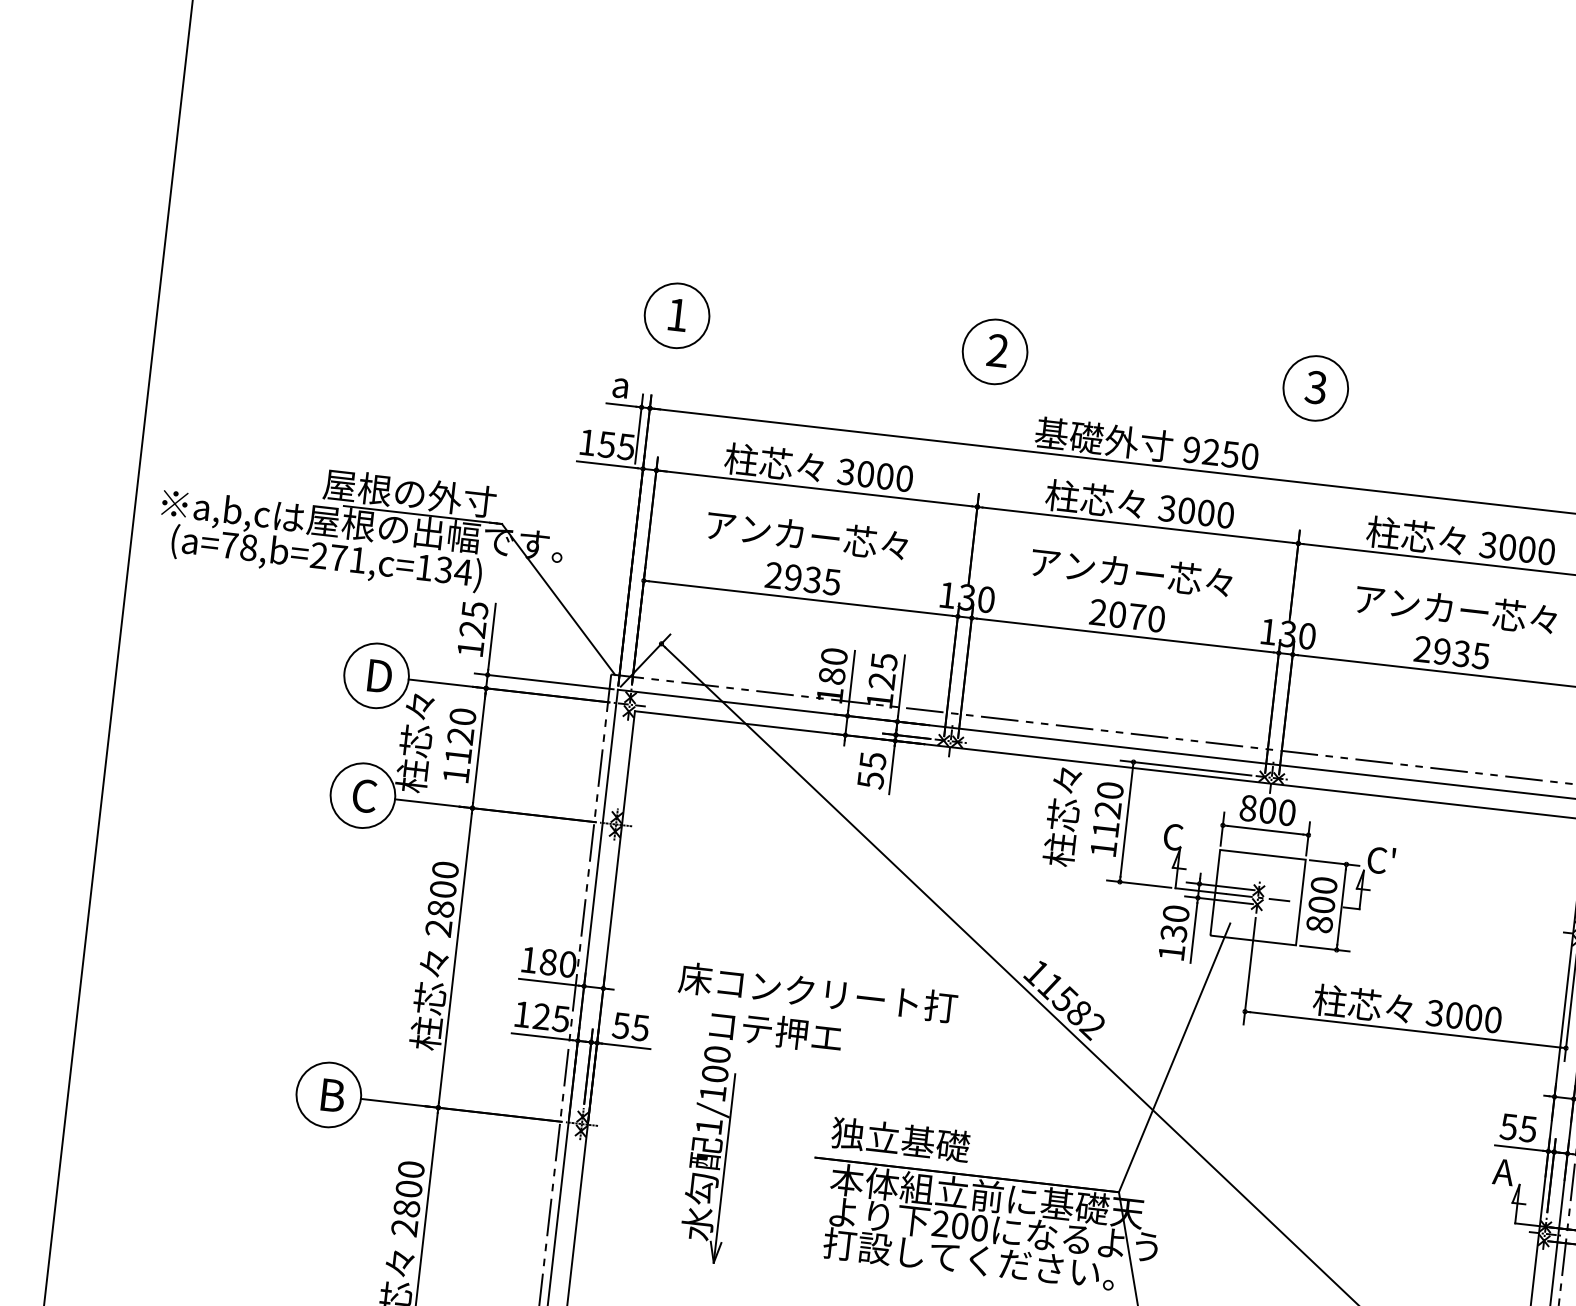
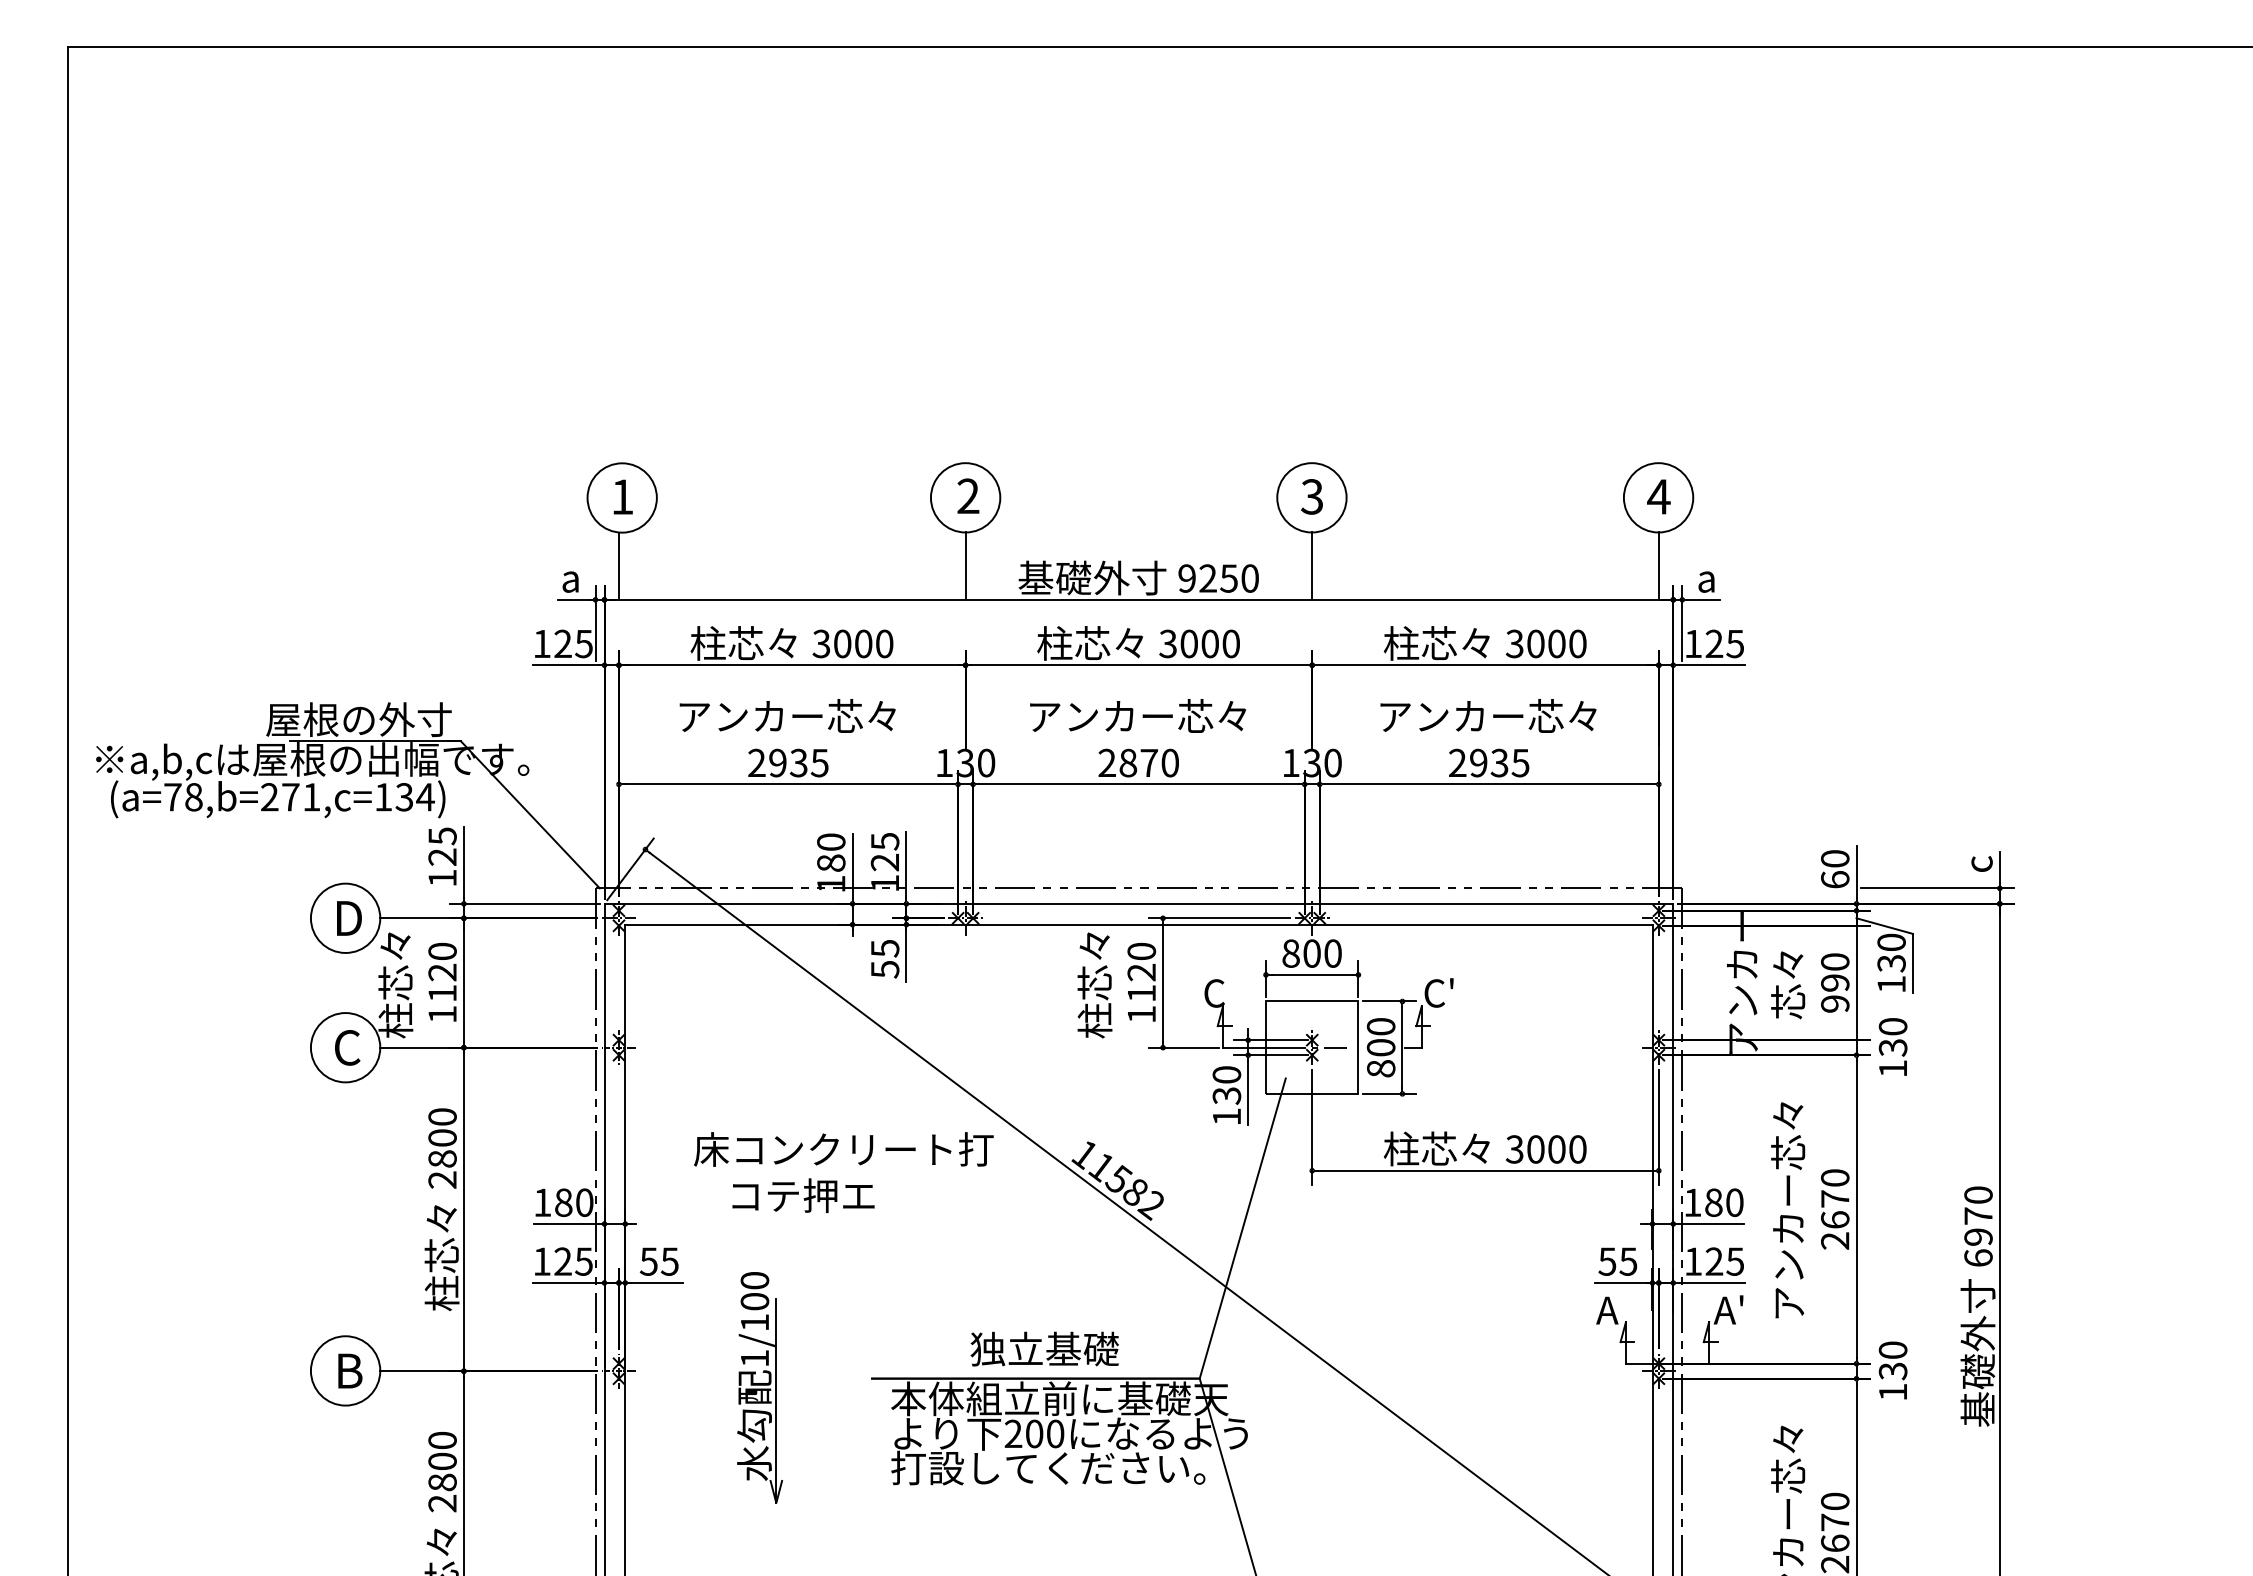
line: (667, 378) -> (619, 565), added
line: (987, 414) -> (965, 565), added
text: (606, 444) -> (562, 643), 155 -> 125
line: (1309, 451) -> (1312, 565), added
text: (1117, 615) -> (1128, 763), 2070 -> 2870
text: (815, 1014) -> (843, 1172), moved
text: (900, 1139) -> (1044, 1348), moved

